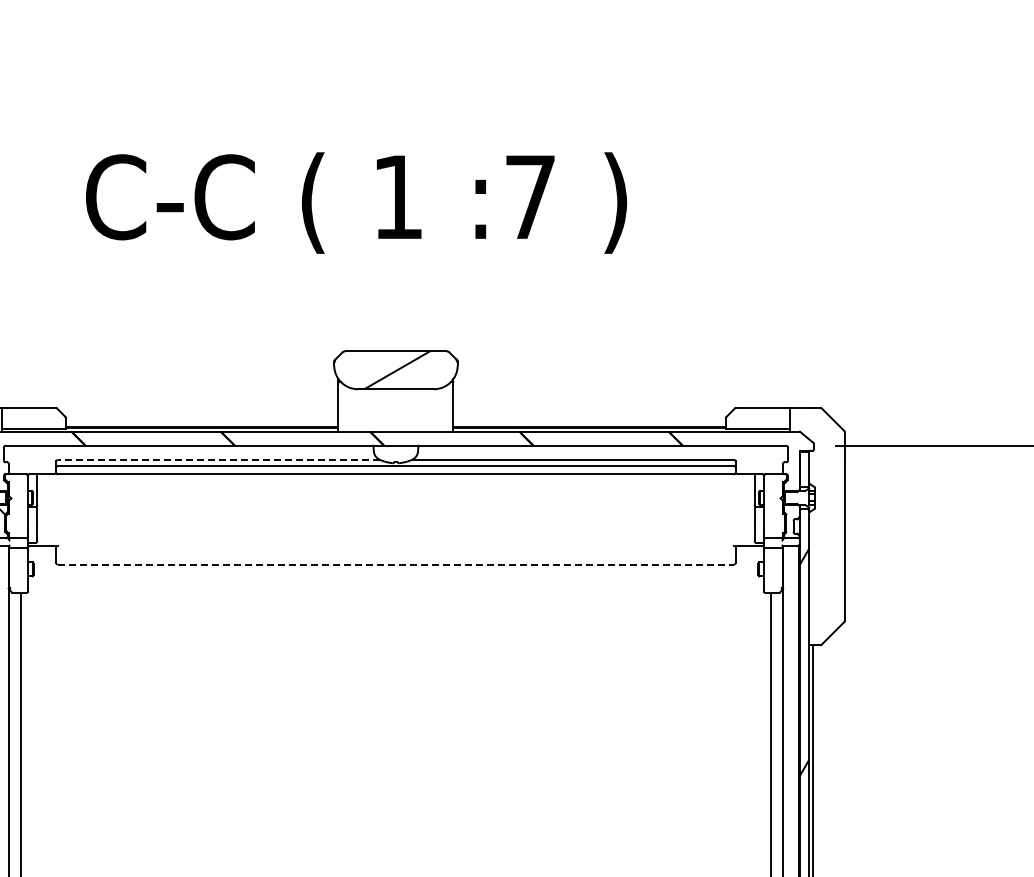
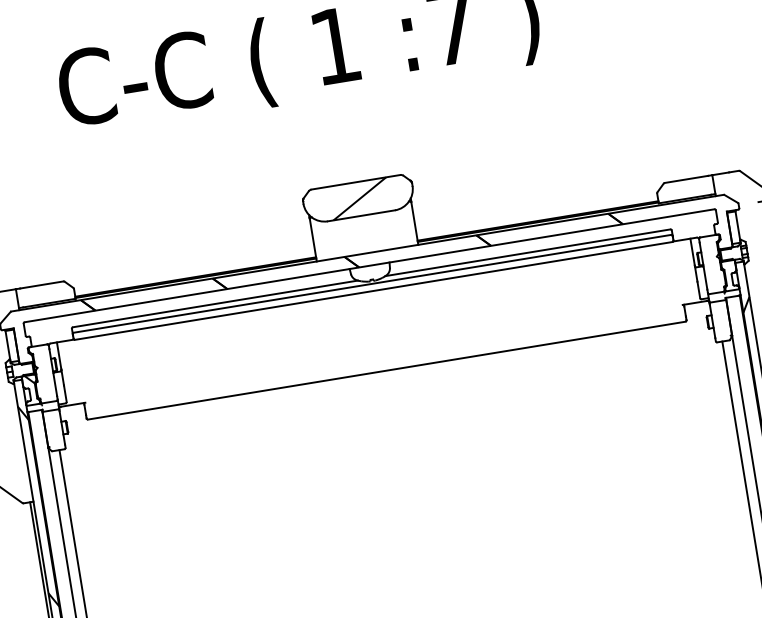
line: (218, 460) -> (215, 304), dashed -> solid
line: (396, 564) -> (387, 370), dashed -> solid

